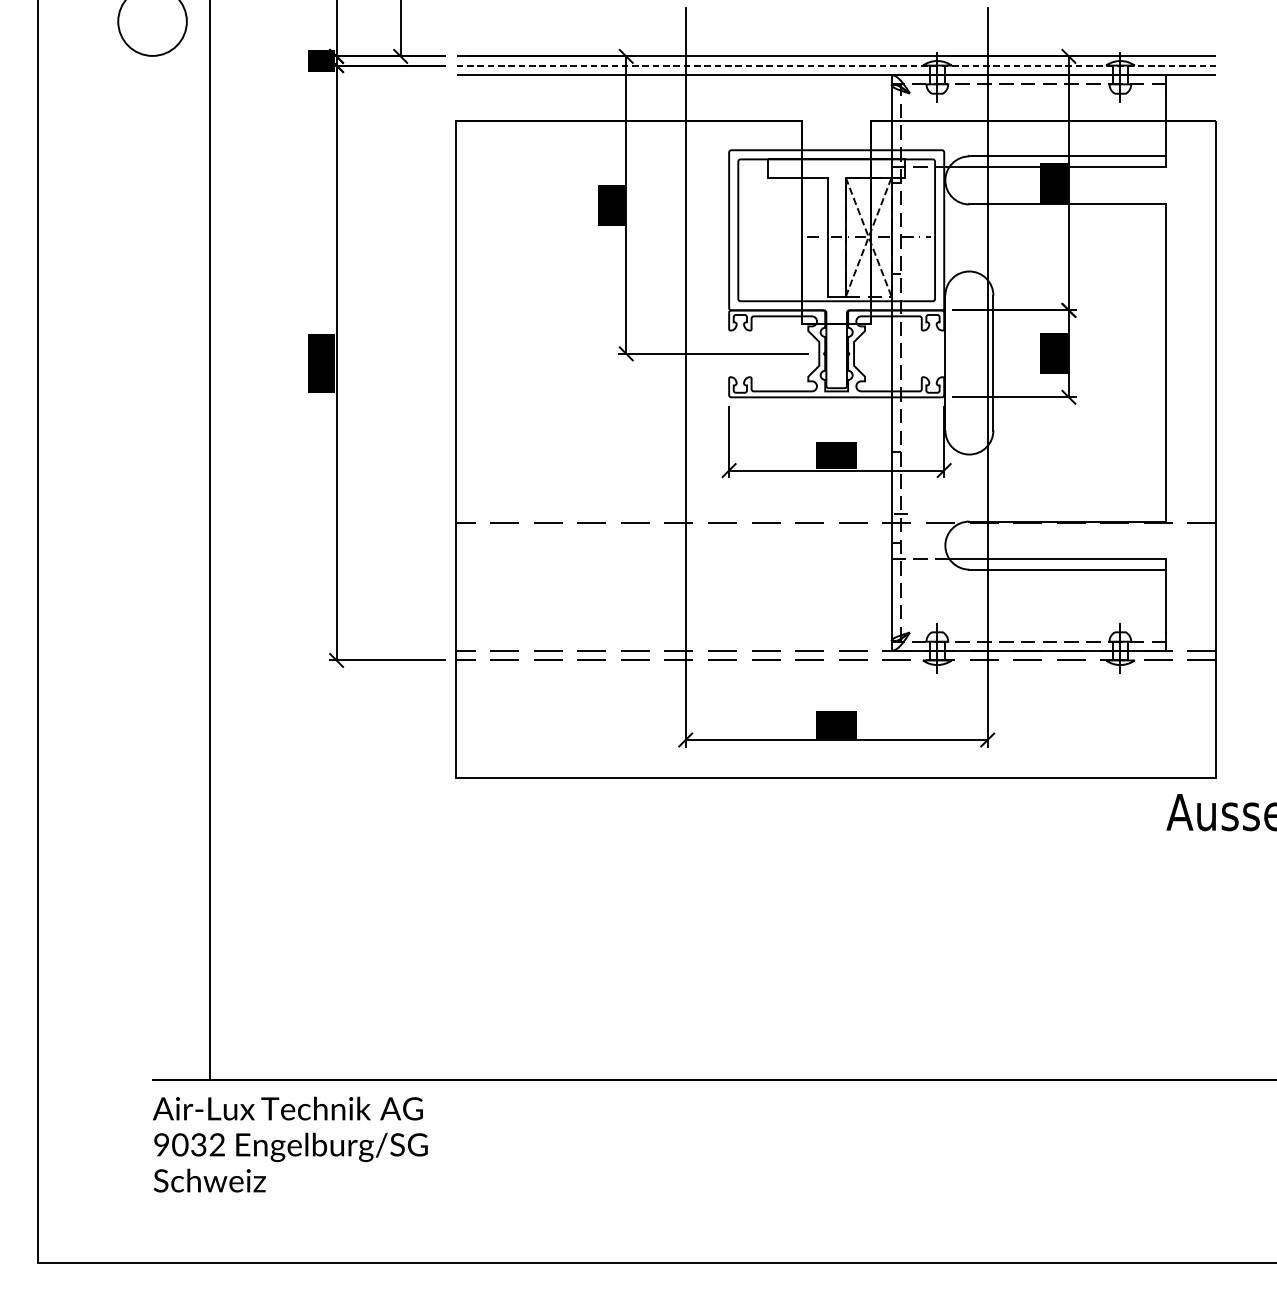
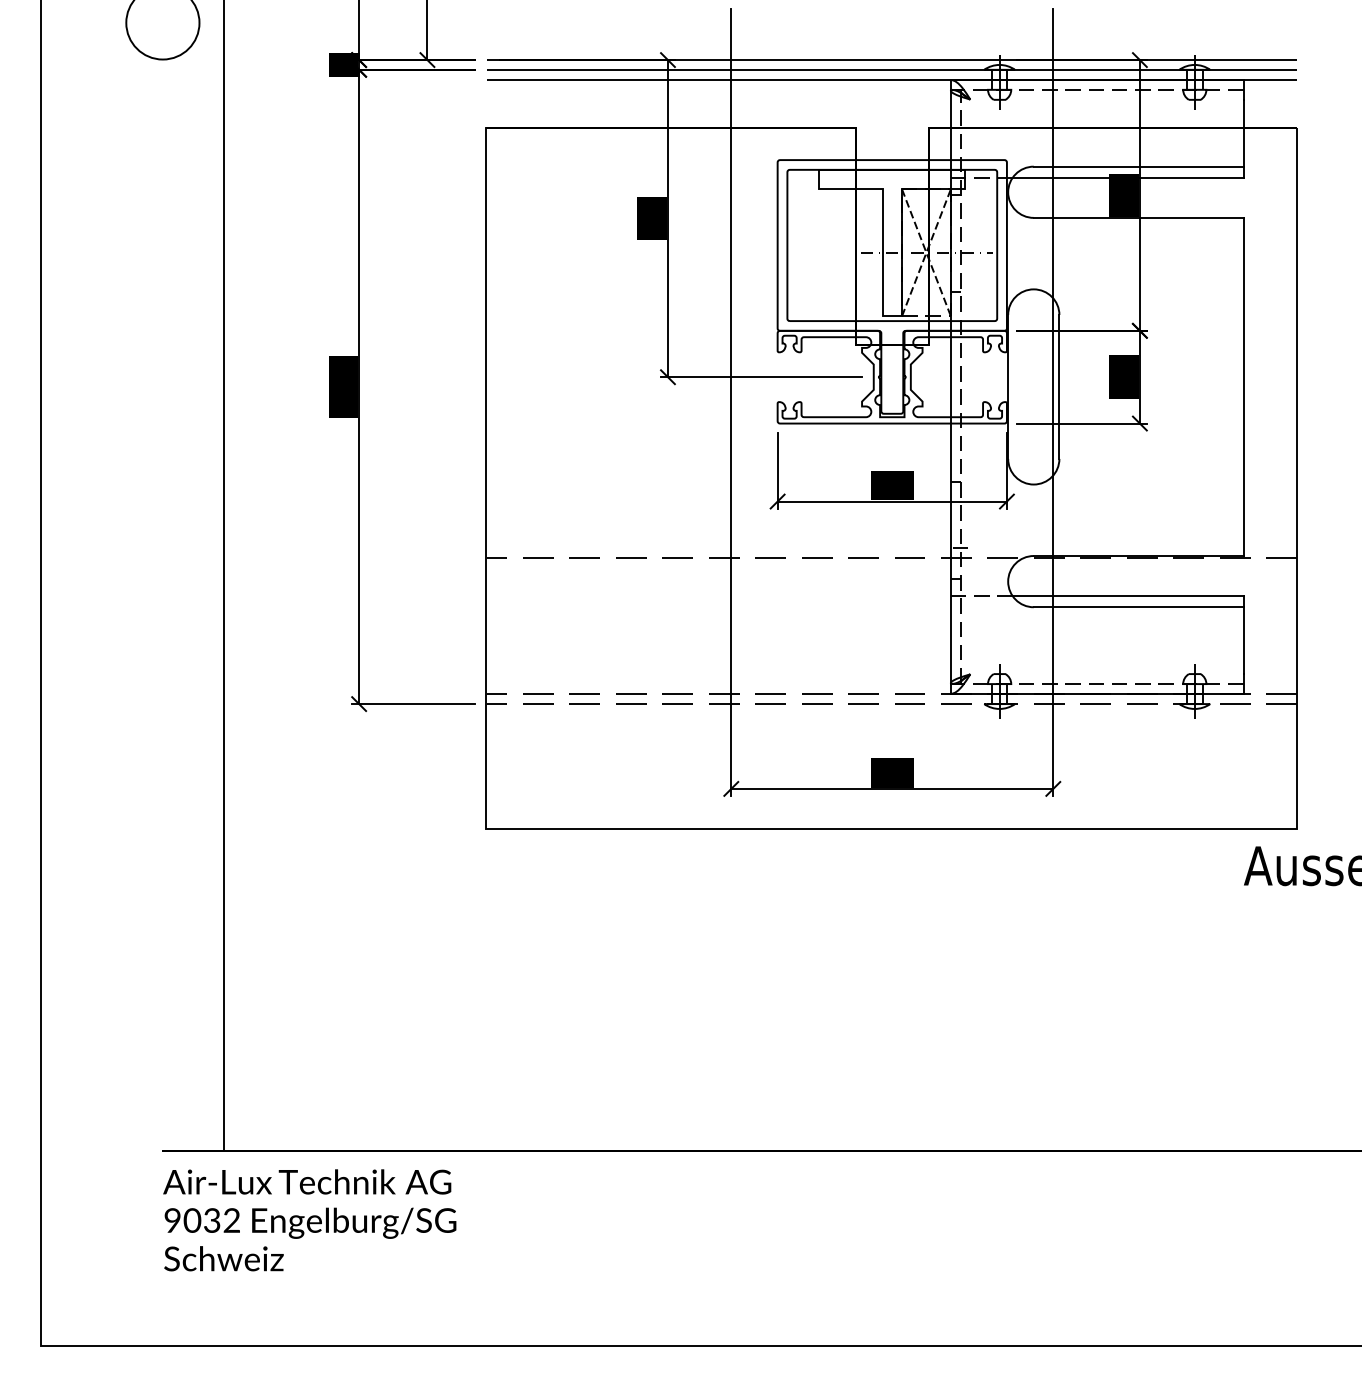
line: (836, 65) -> (892, 69), dashed -> solid

